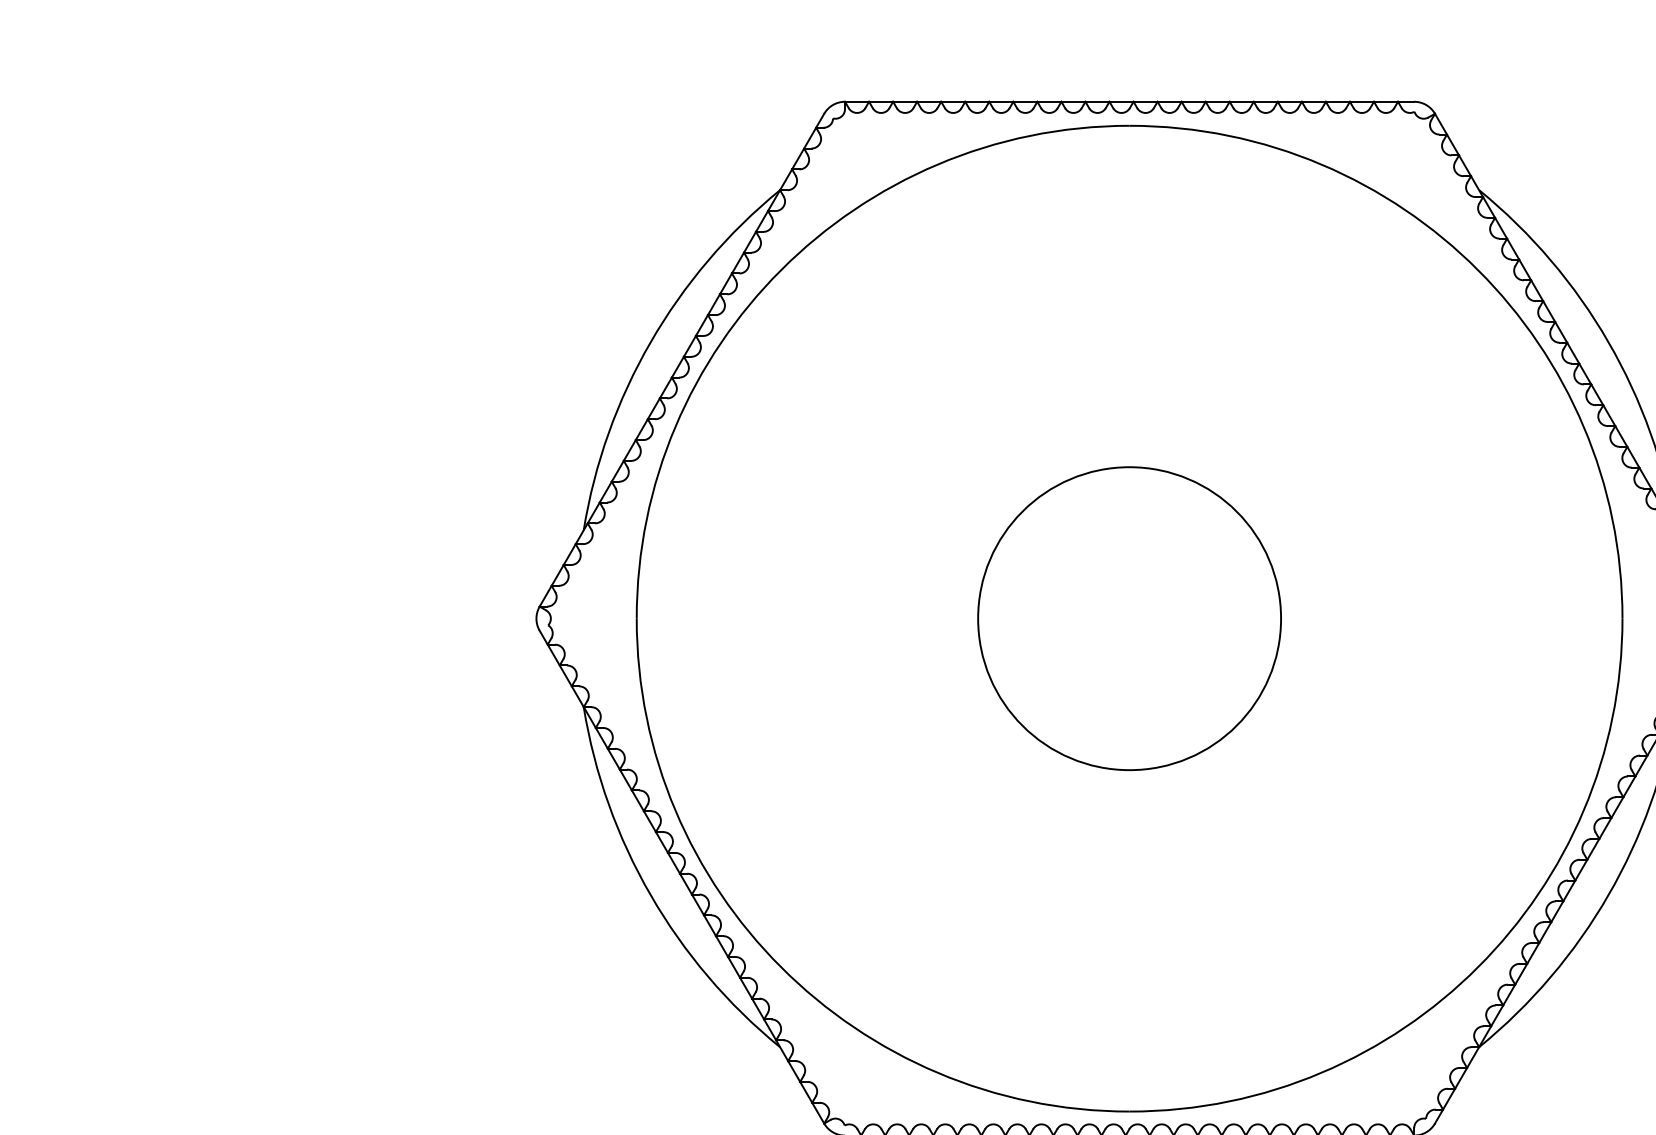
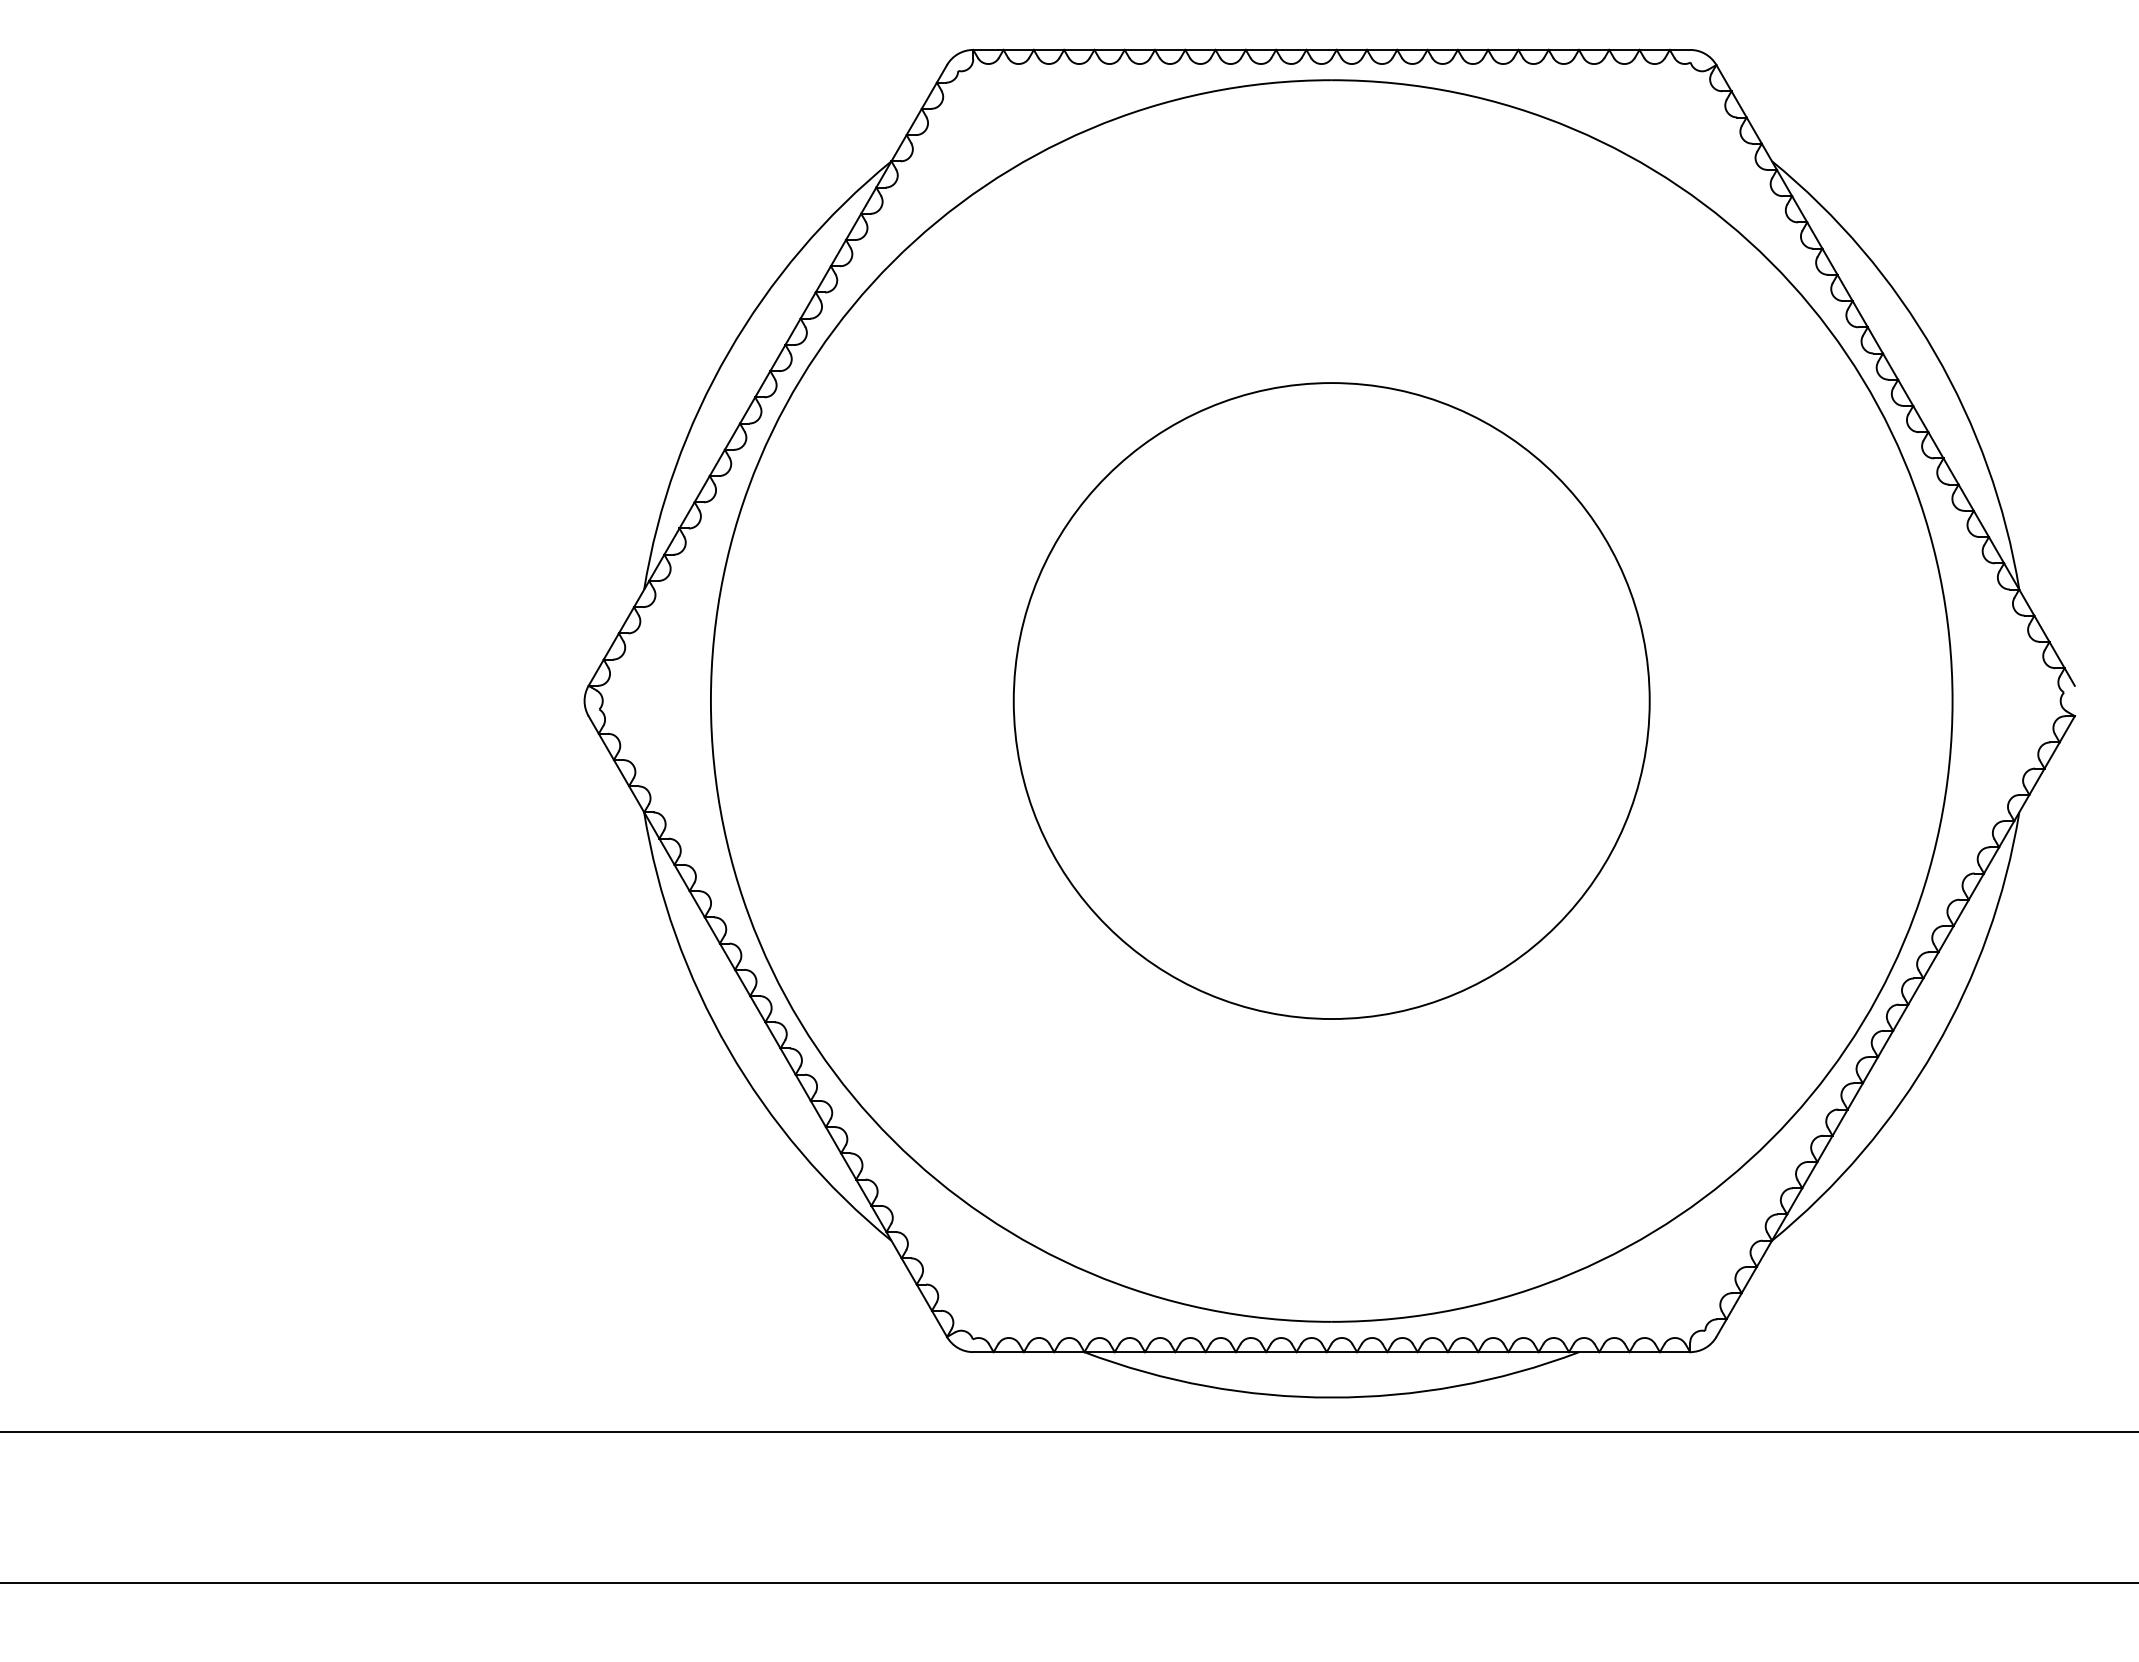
circle: (1129, 619) -> (1331, 701), size x1.67

